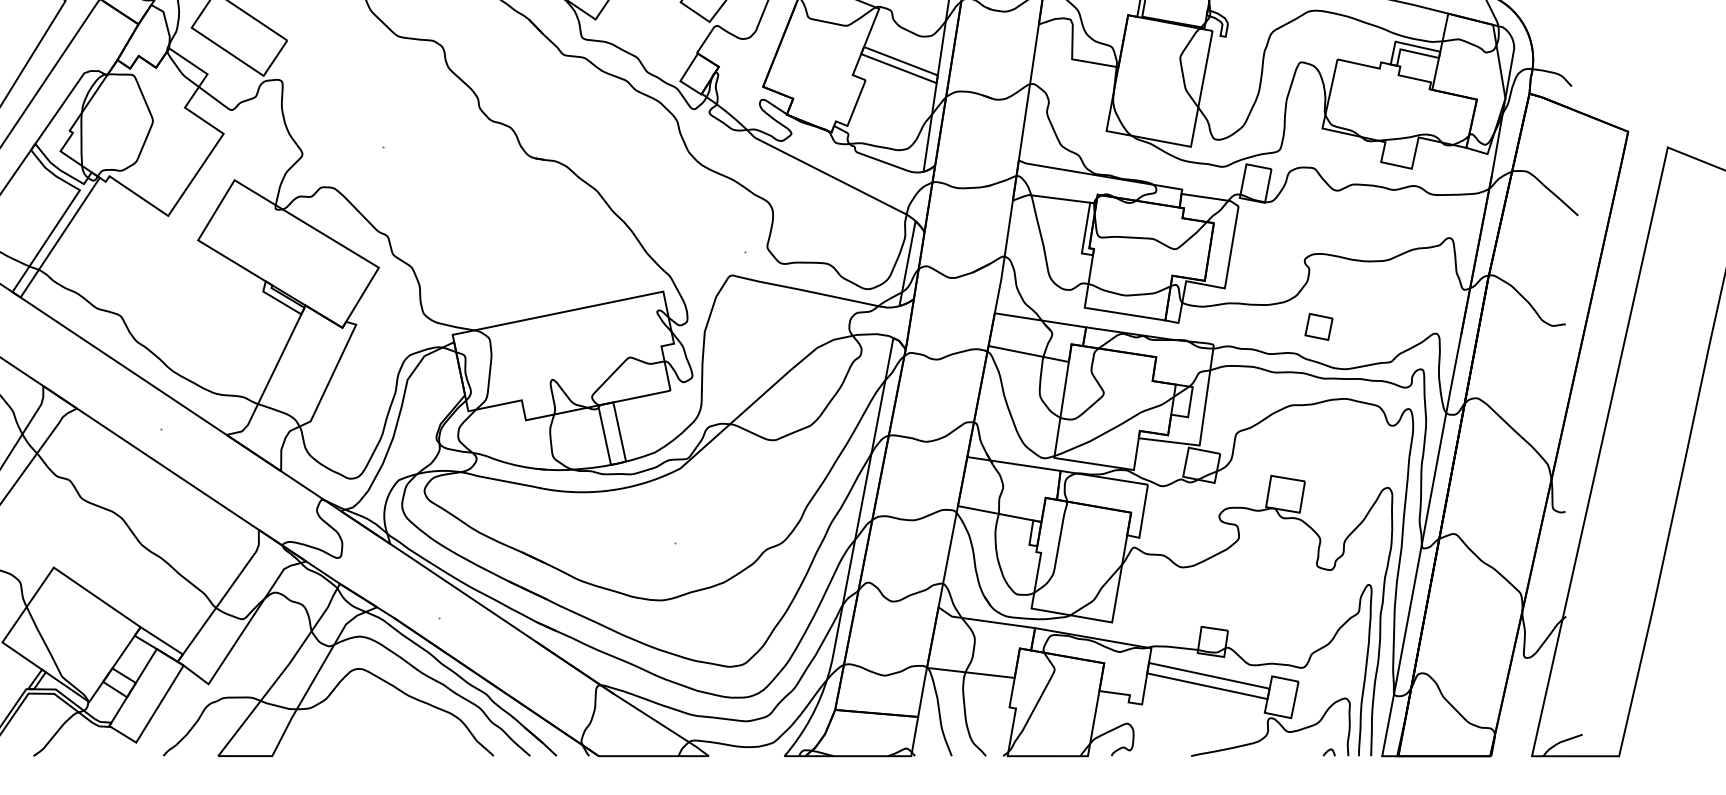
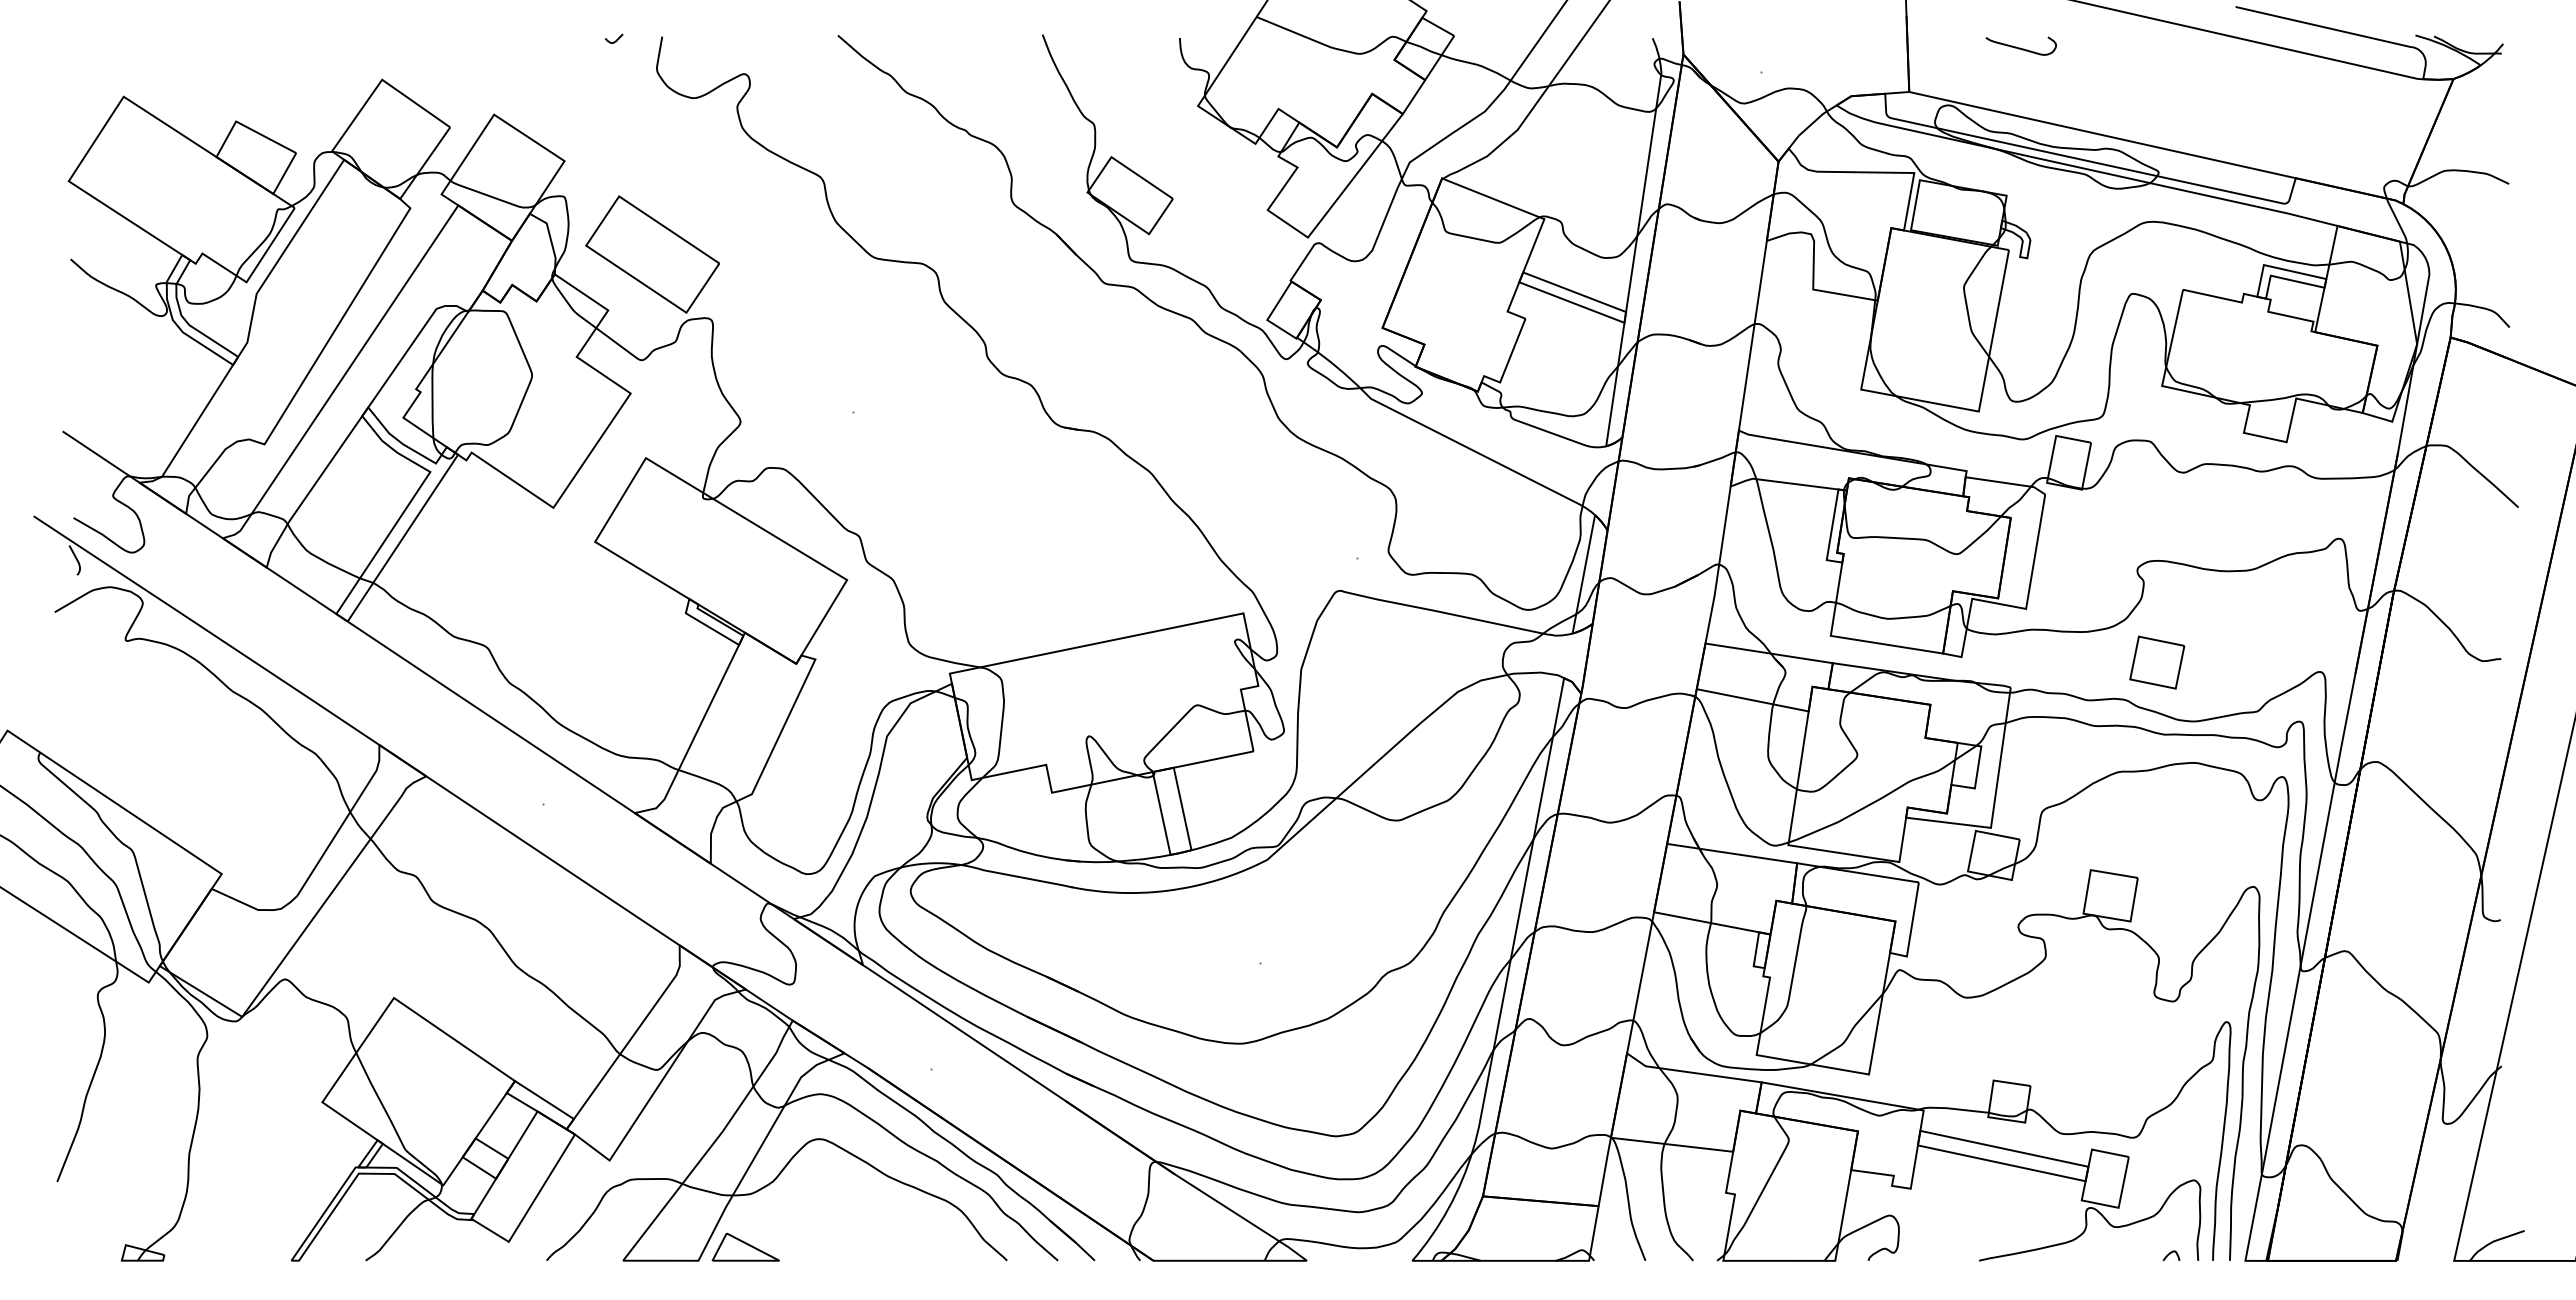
part: (1319, 326) -> (2157, 662), size x1.43
part: (306, 745) -> (745, 1246), added

